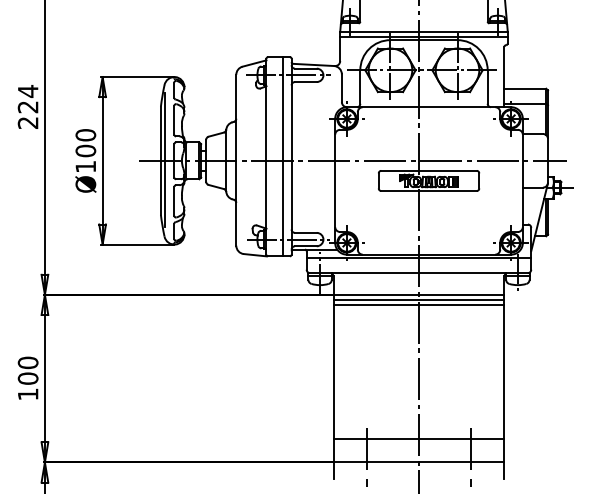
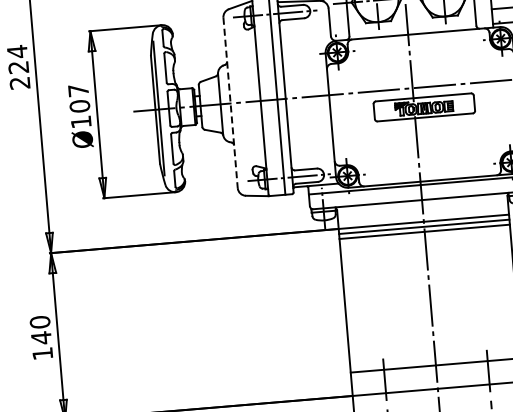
text: (85, 135) -> (78, 90), Ø100 -> Ø107
line: (236, 160) -> (230, 103), solid -> dashed
text: (27, 378) -> (40, 337), 100 -> 140

